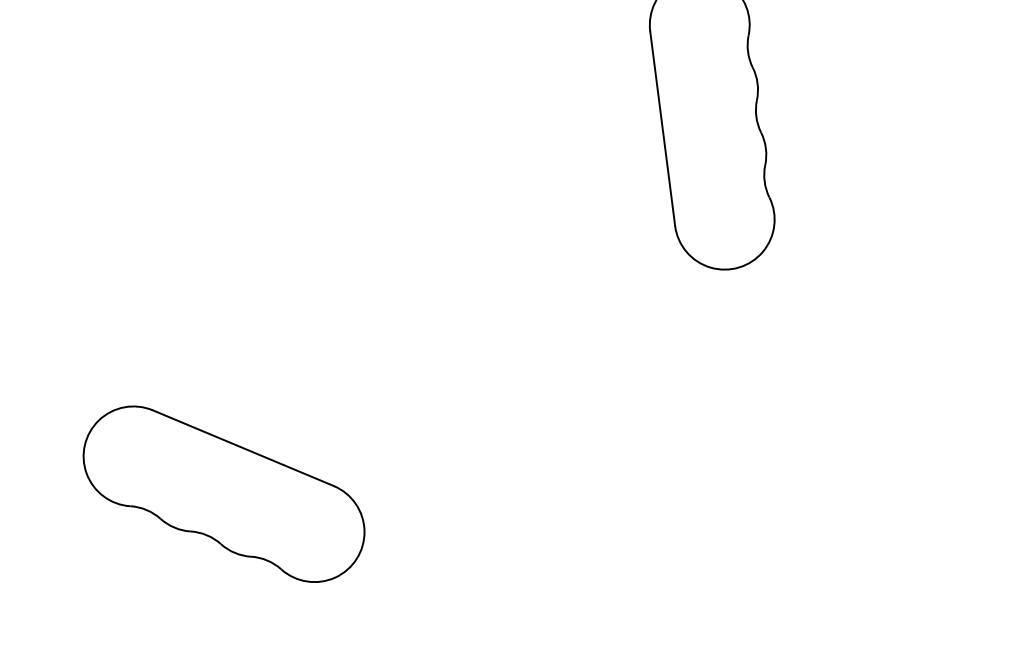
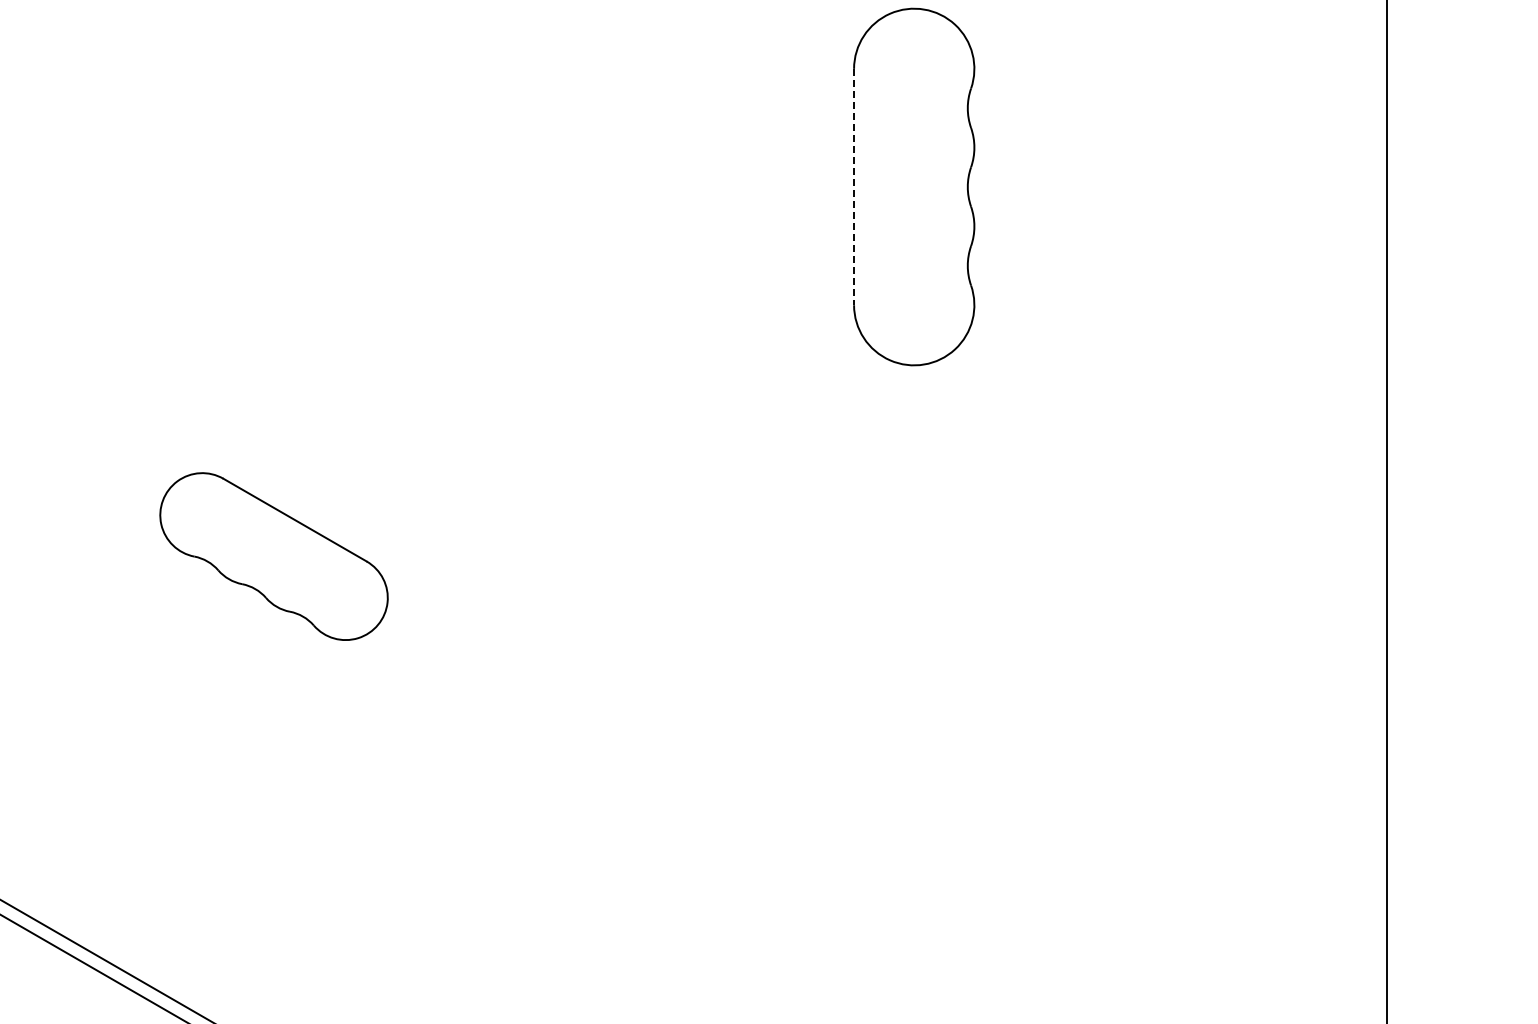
line: (663, 129) -> (854, 187), solid -> dashed
part: (223, 494) -> (273, 556), size x0.7

